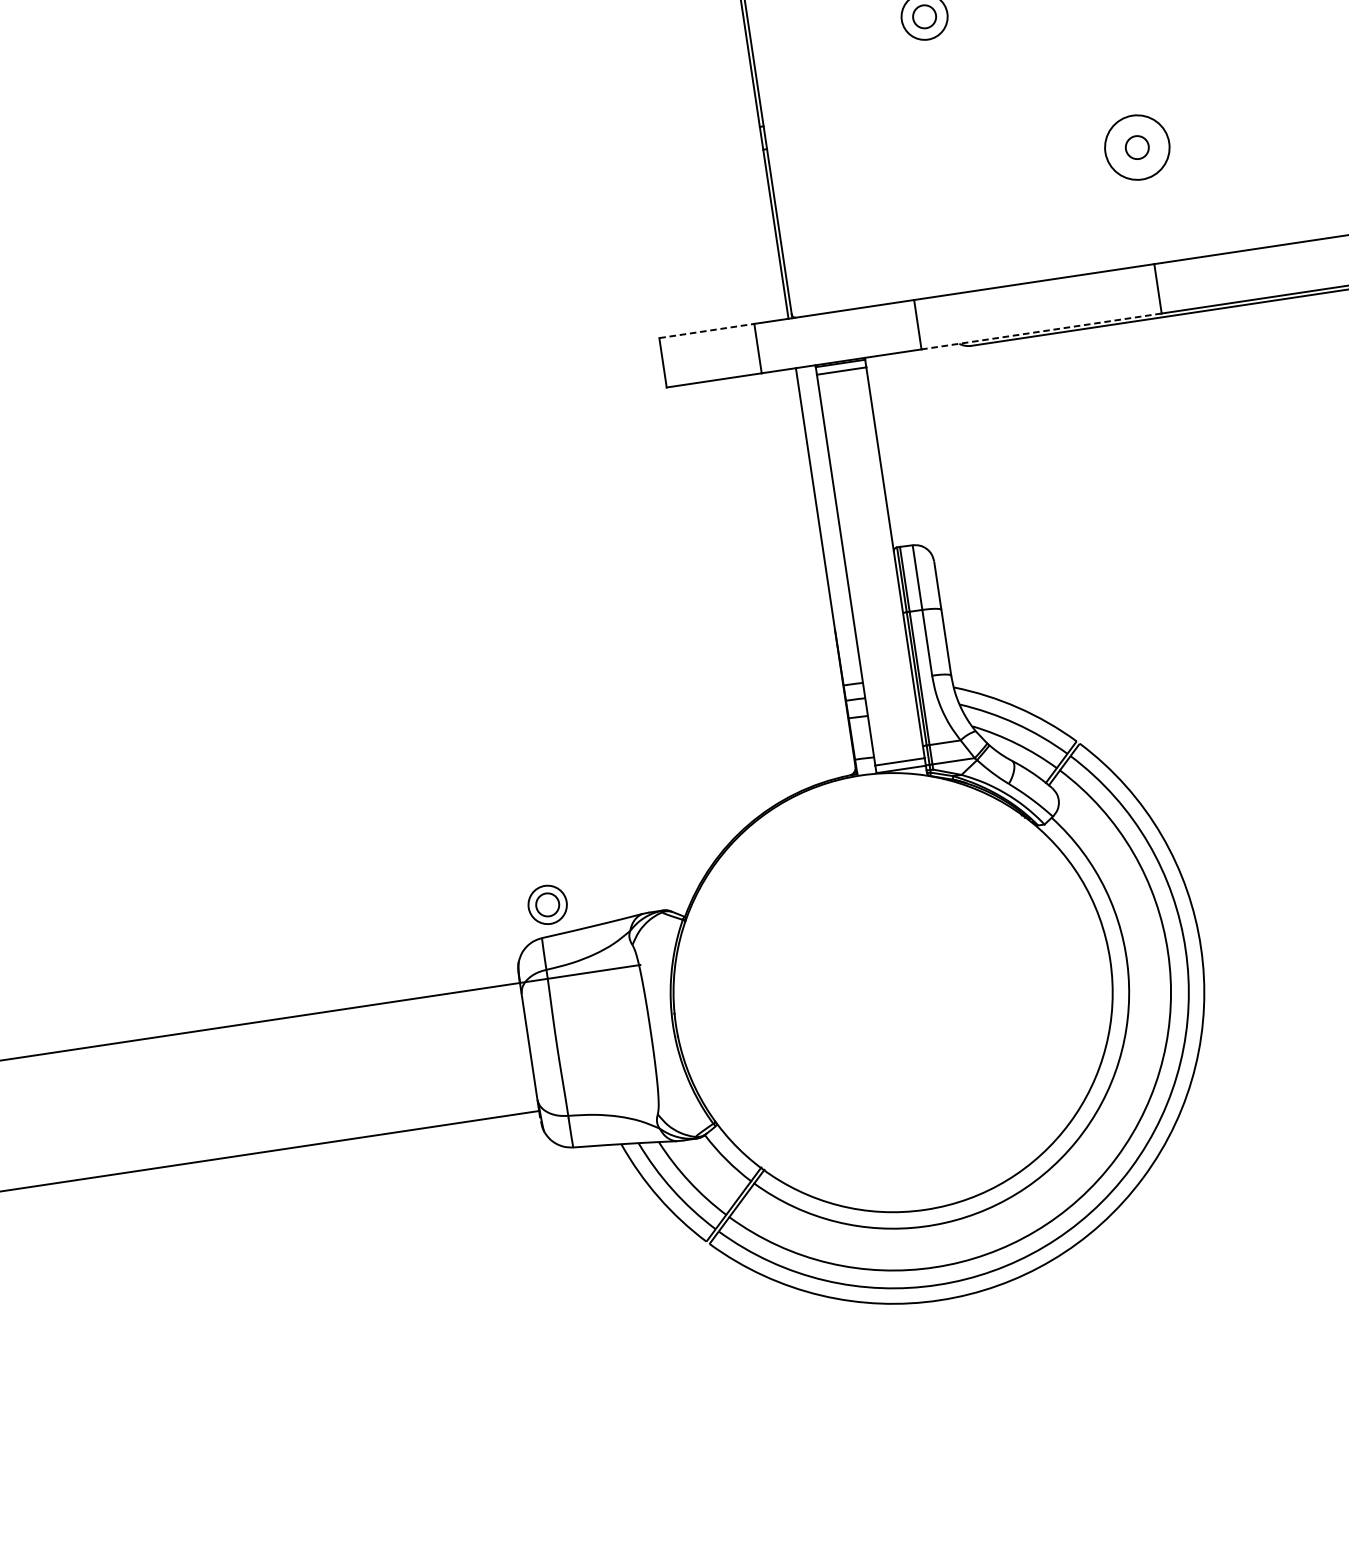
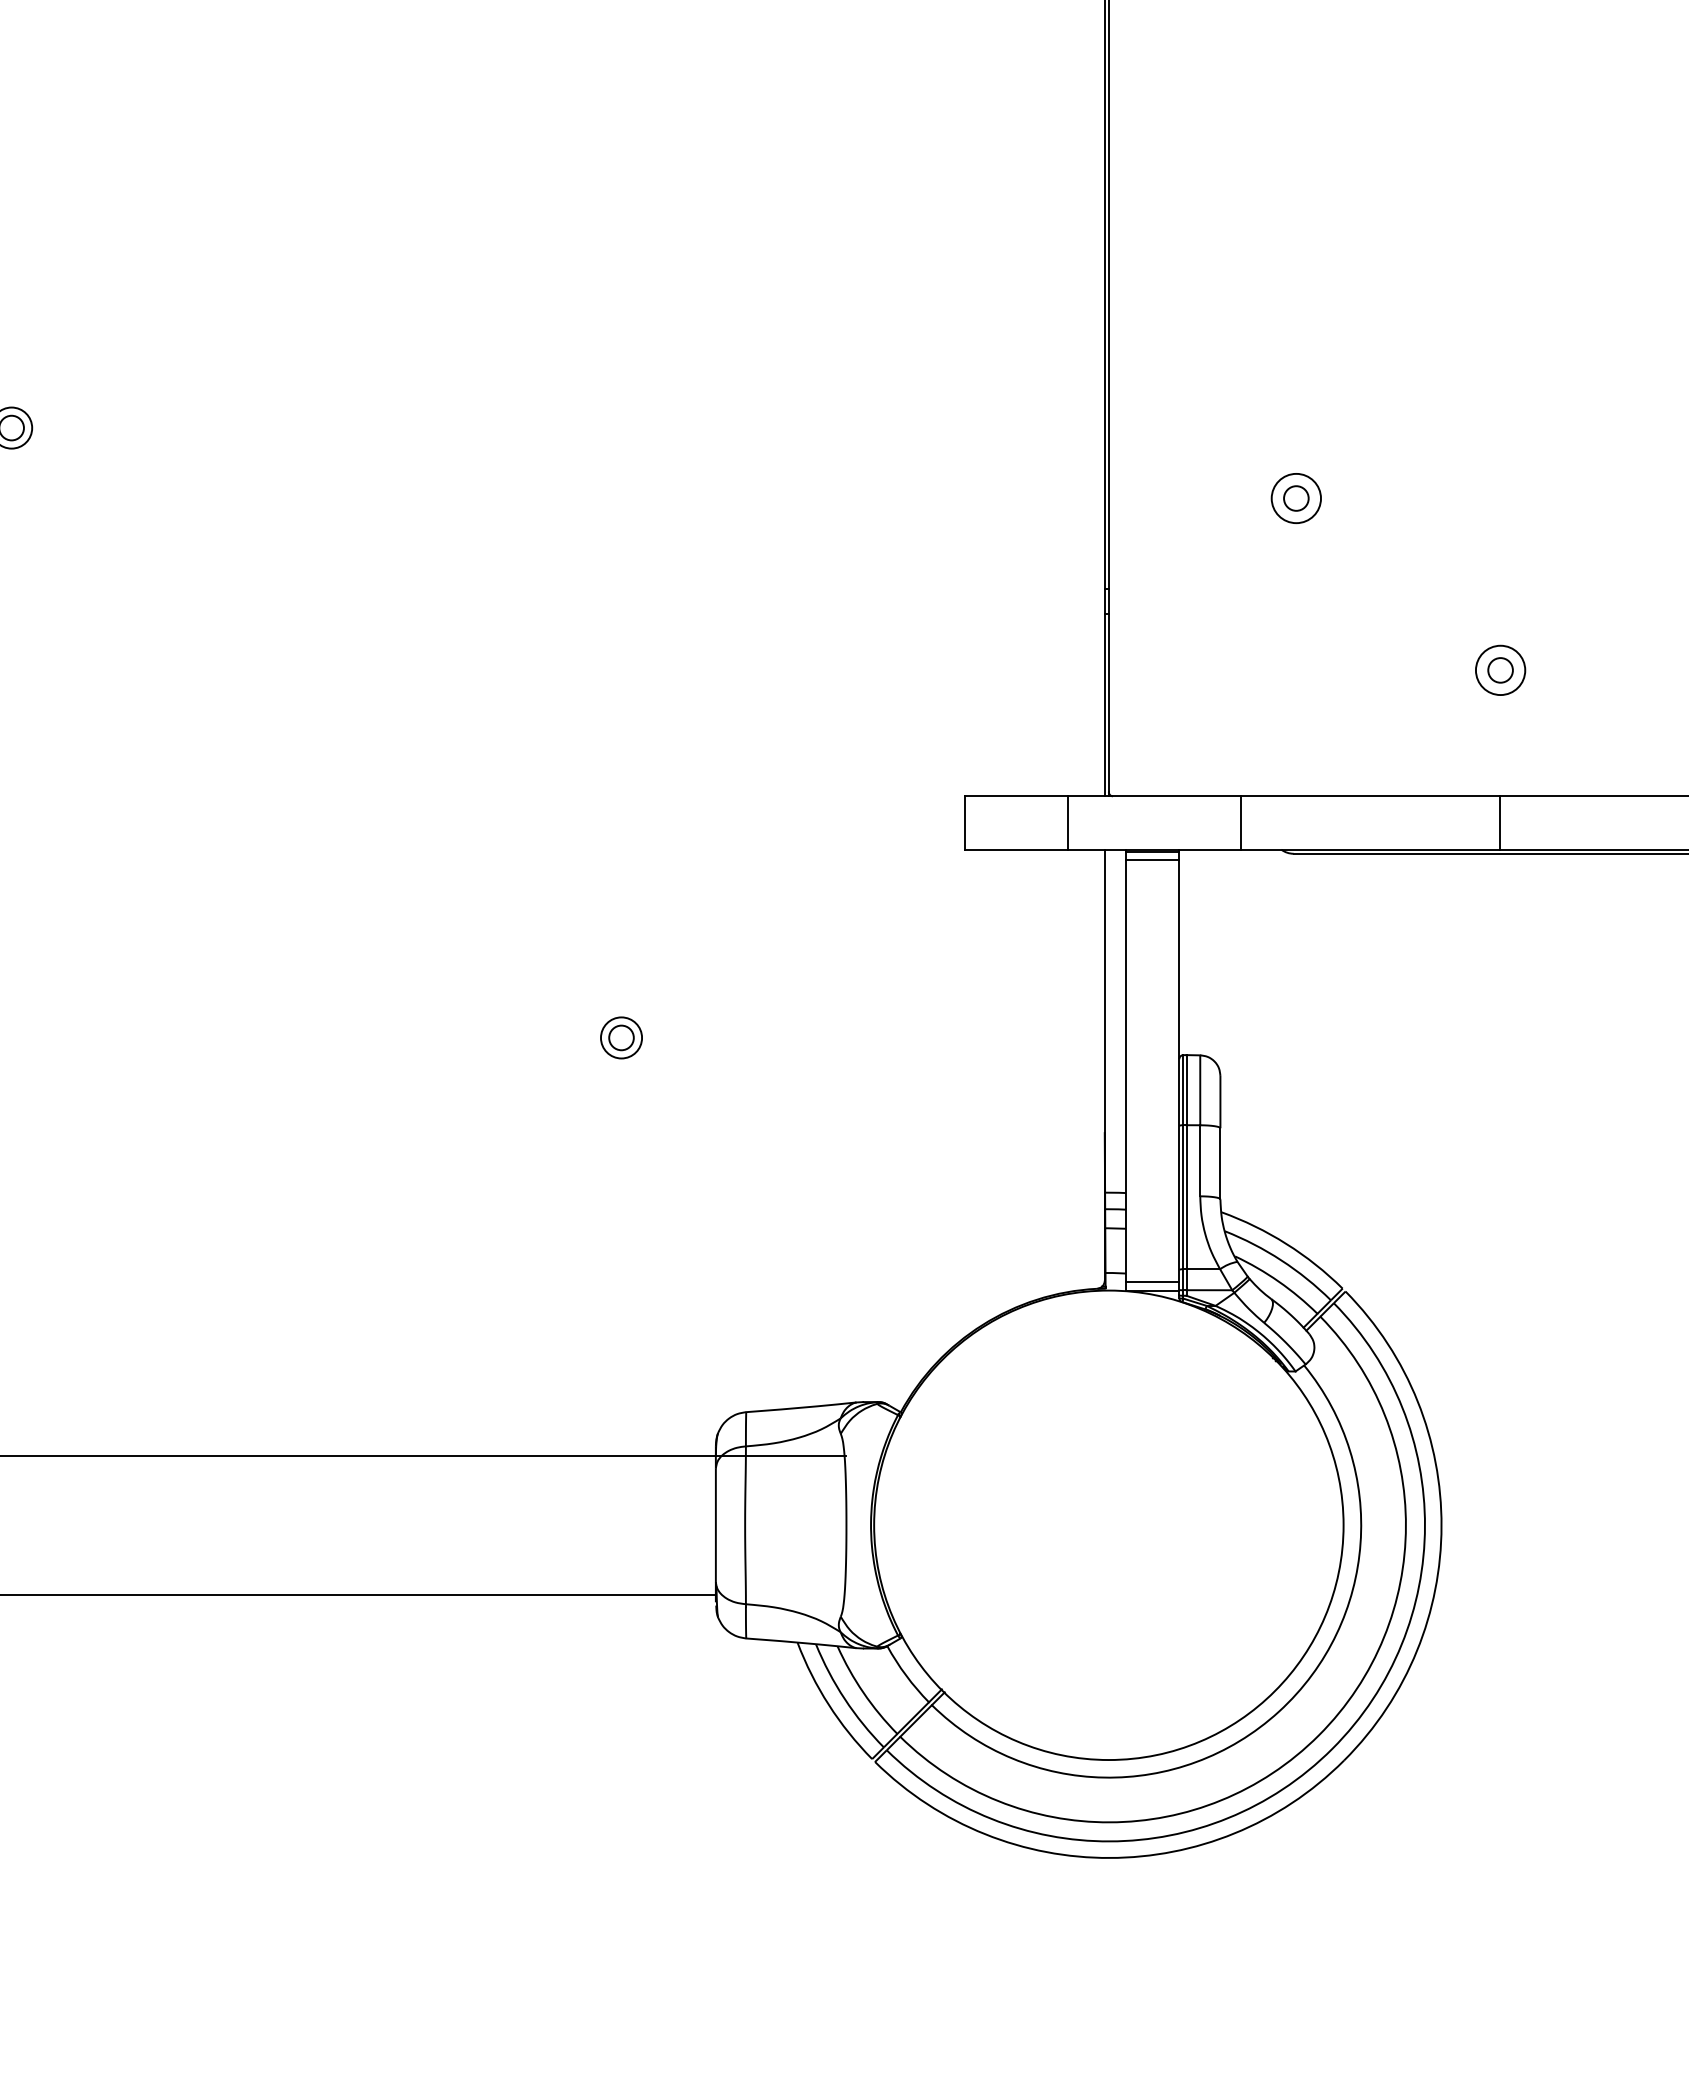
circle: (1137, 147) -> (1500, 670), size x0.71
line: (706, 331) -> (1016, 796), dashed -> solid
line: (1041, 331) -> (1370, 849), dashed -> solid
part: (547, 904) -> (621, 1037), moved

